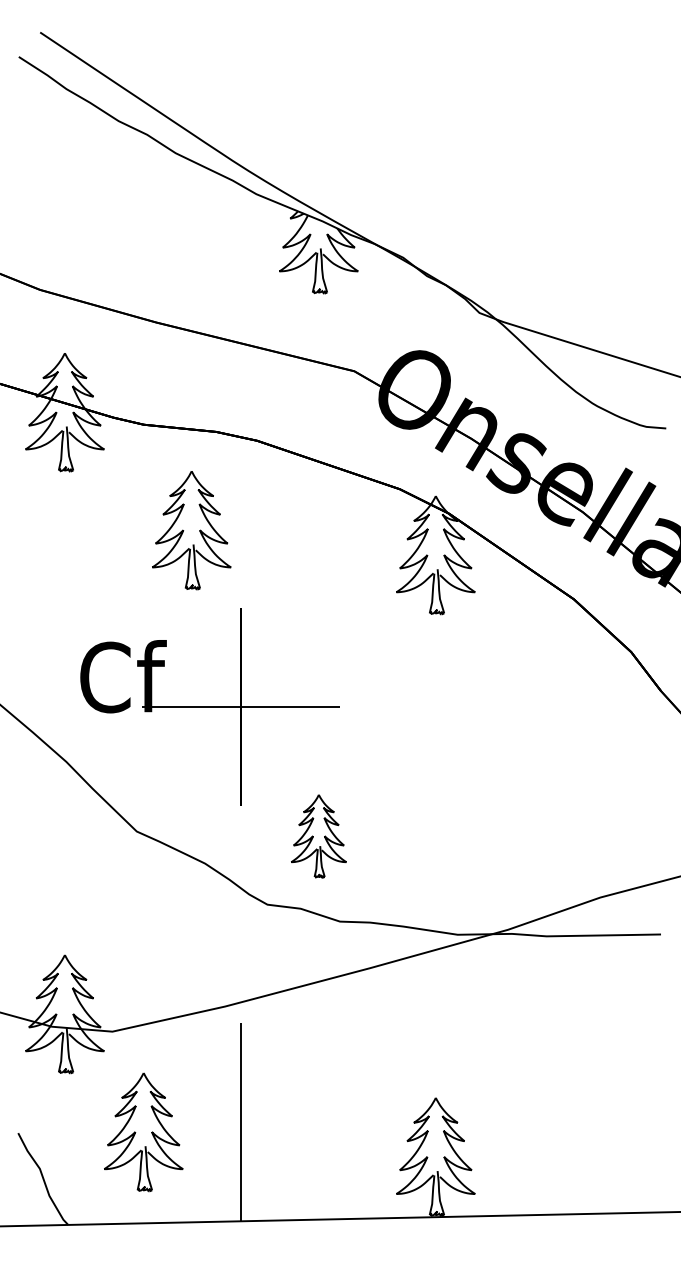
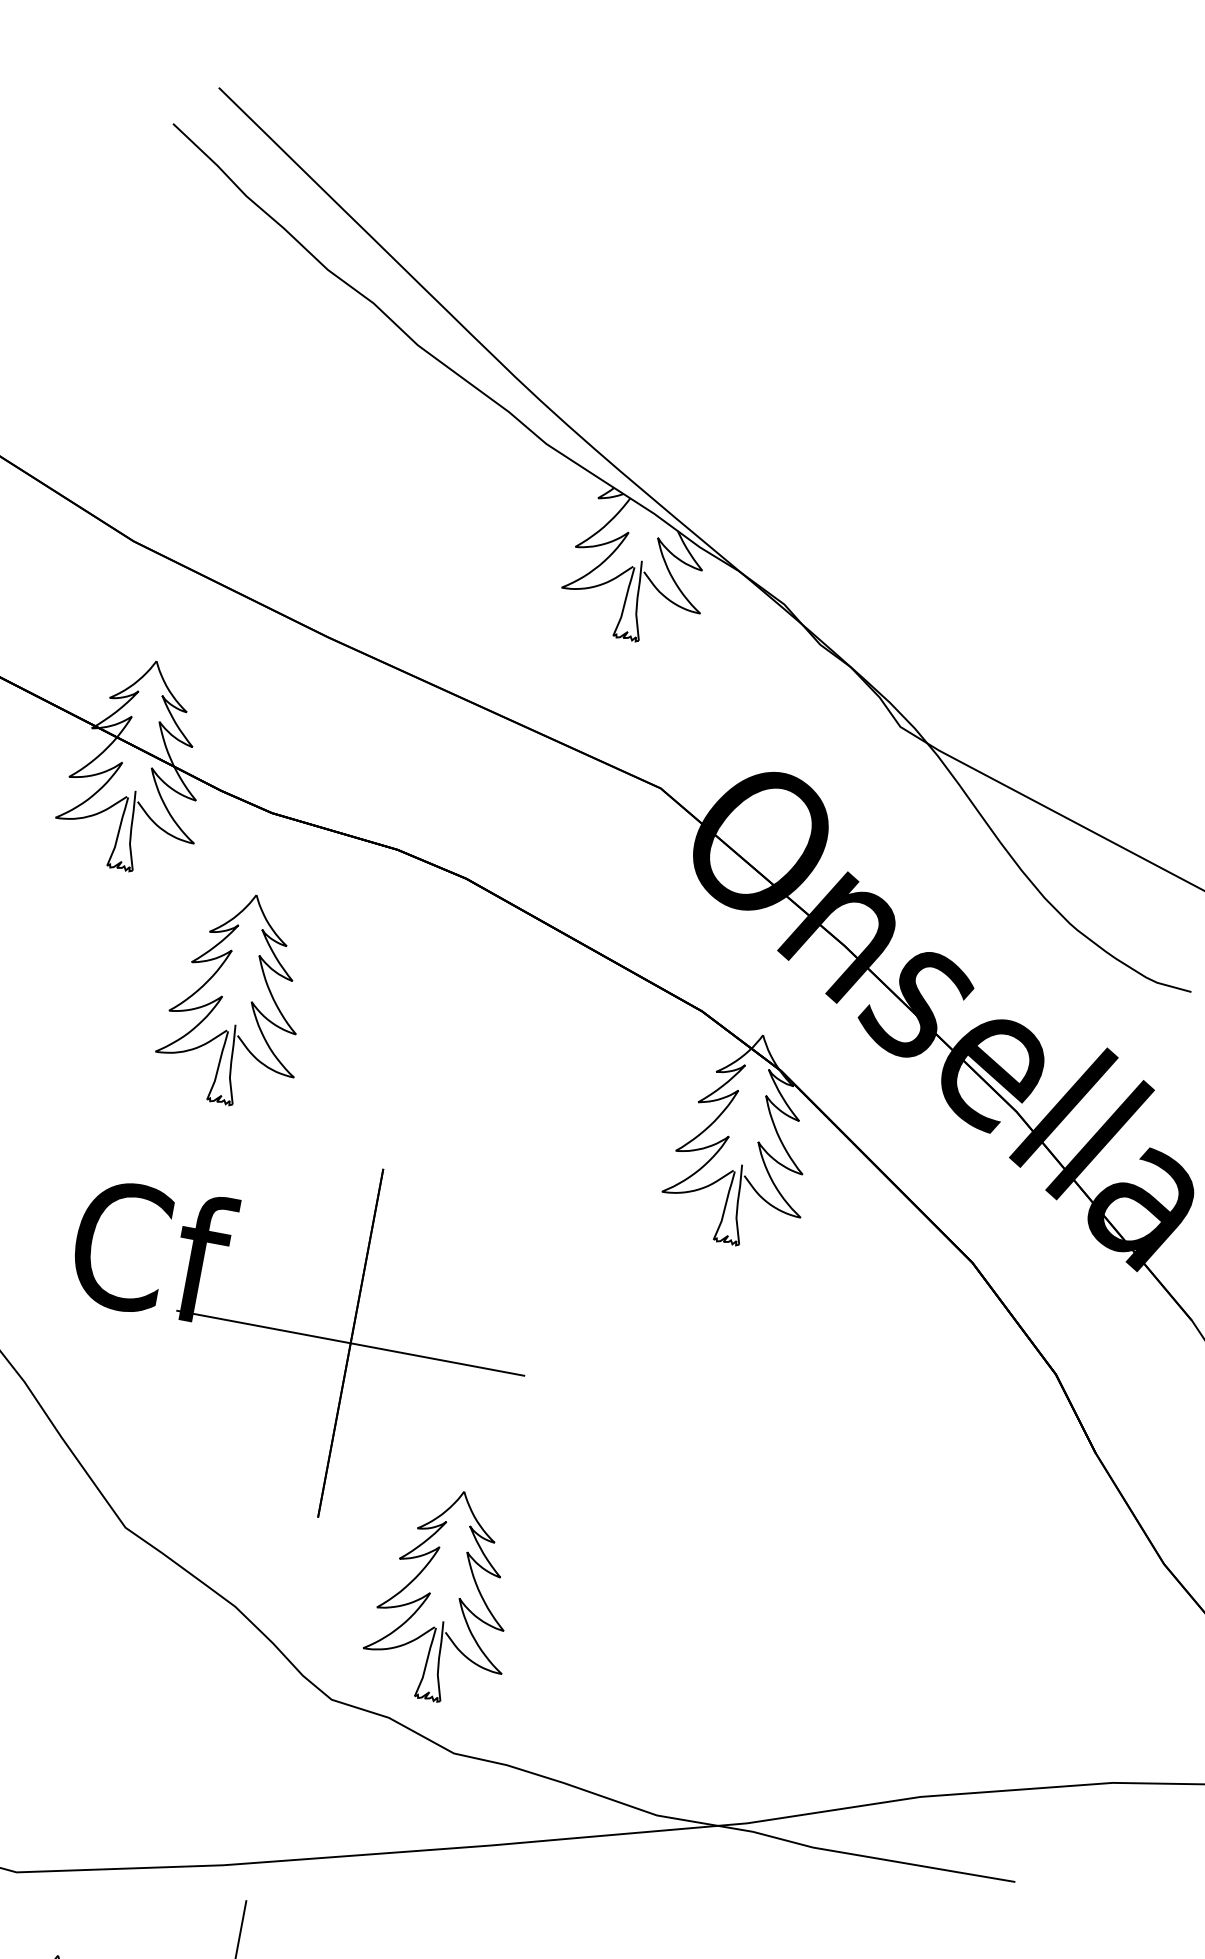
part: (191, 530) -> (236, 999), moved
part: (318, 836) -> (444, 1596), size x1.43

